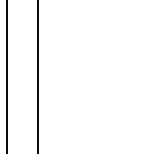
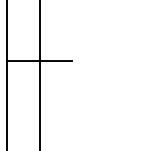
line: (37, 47) -> (38, 60), added

